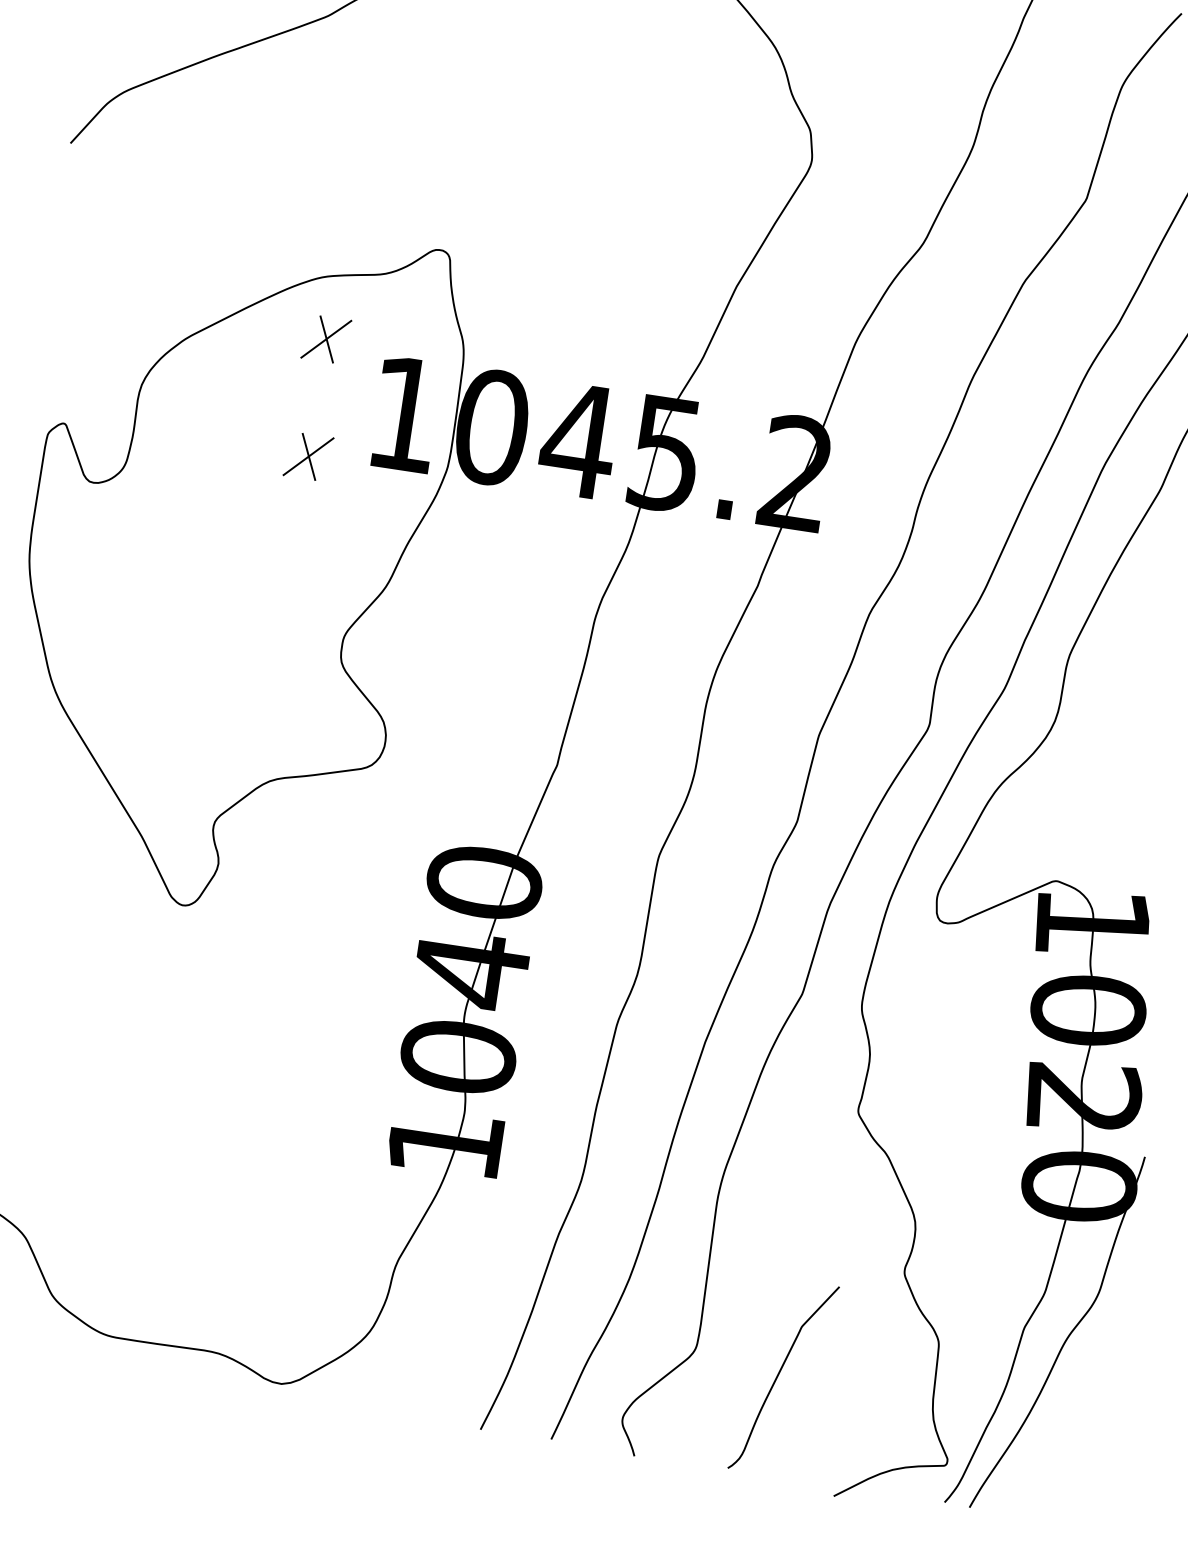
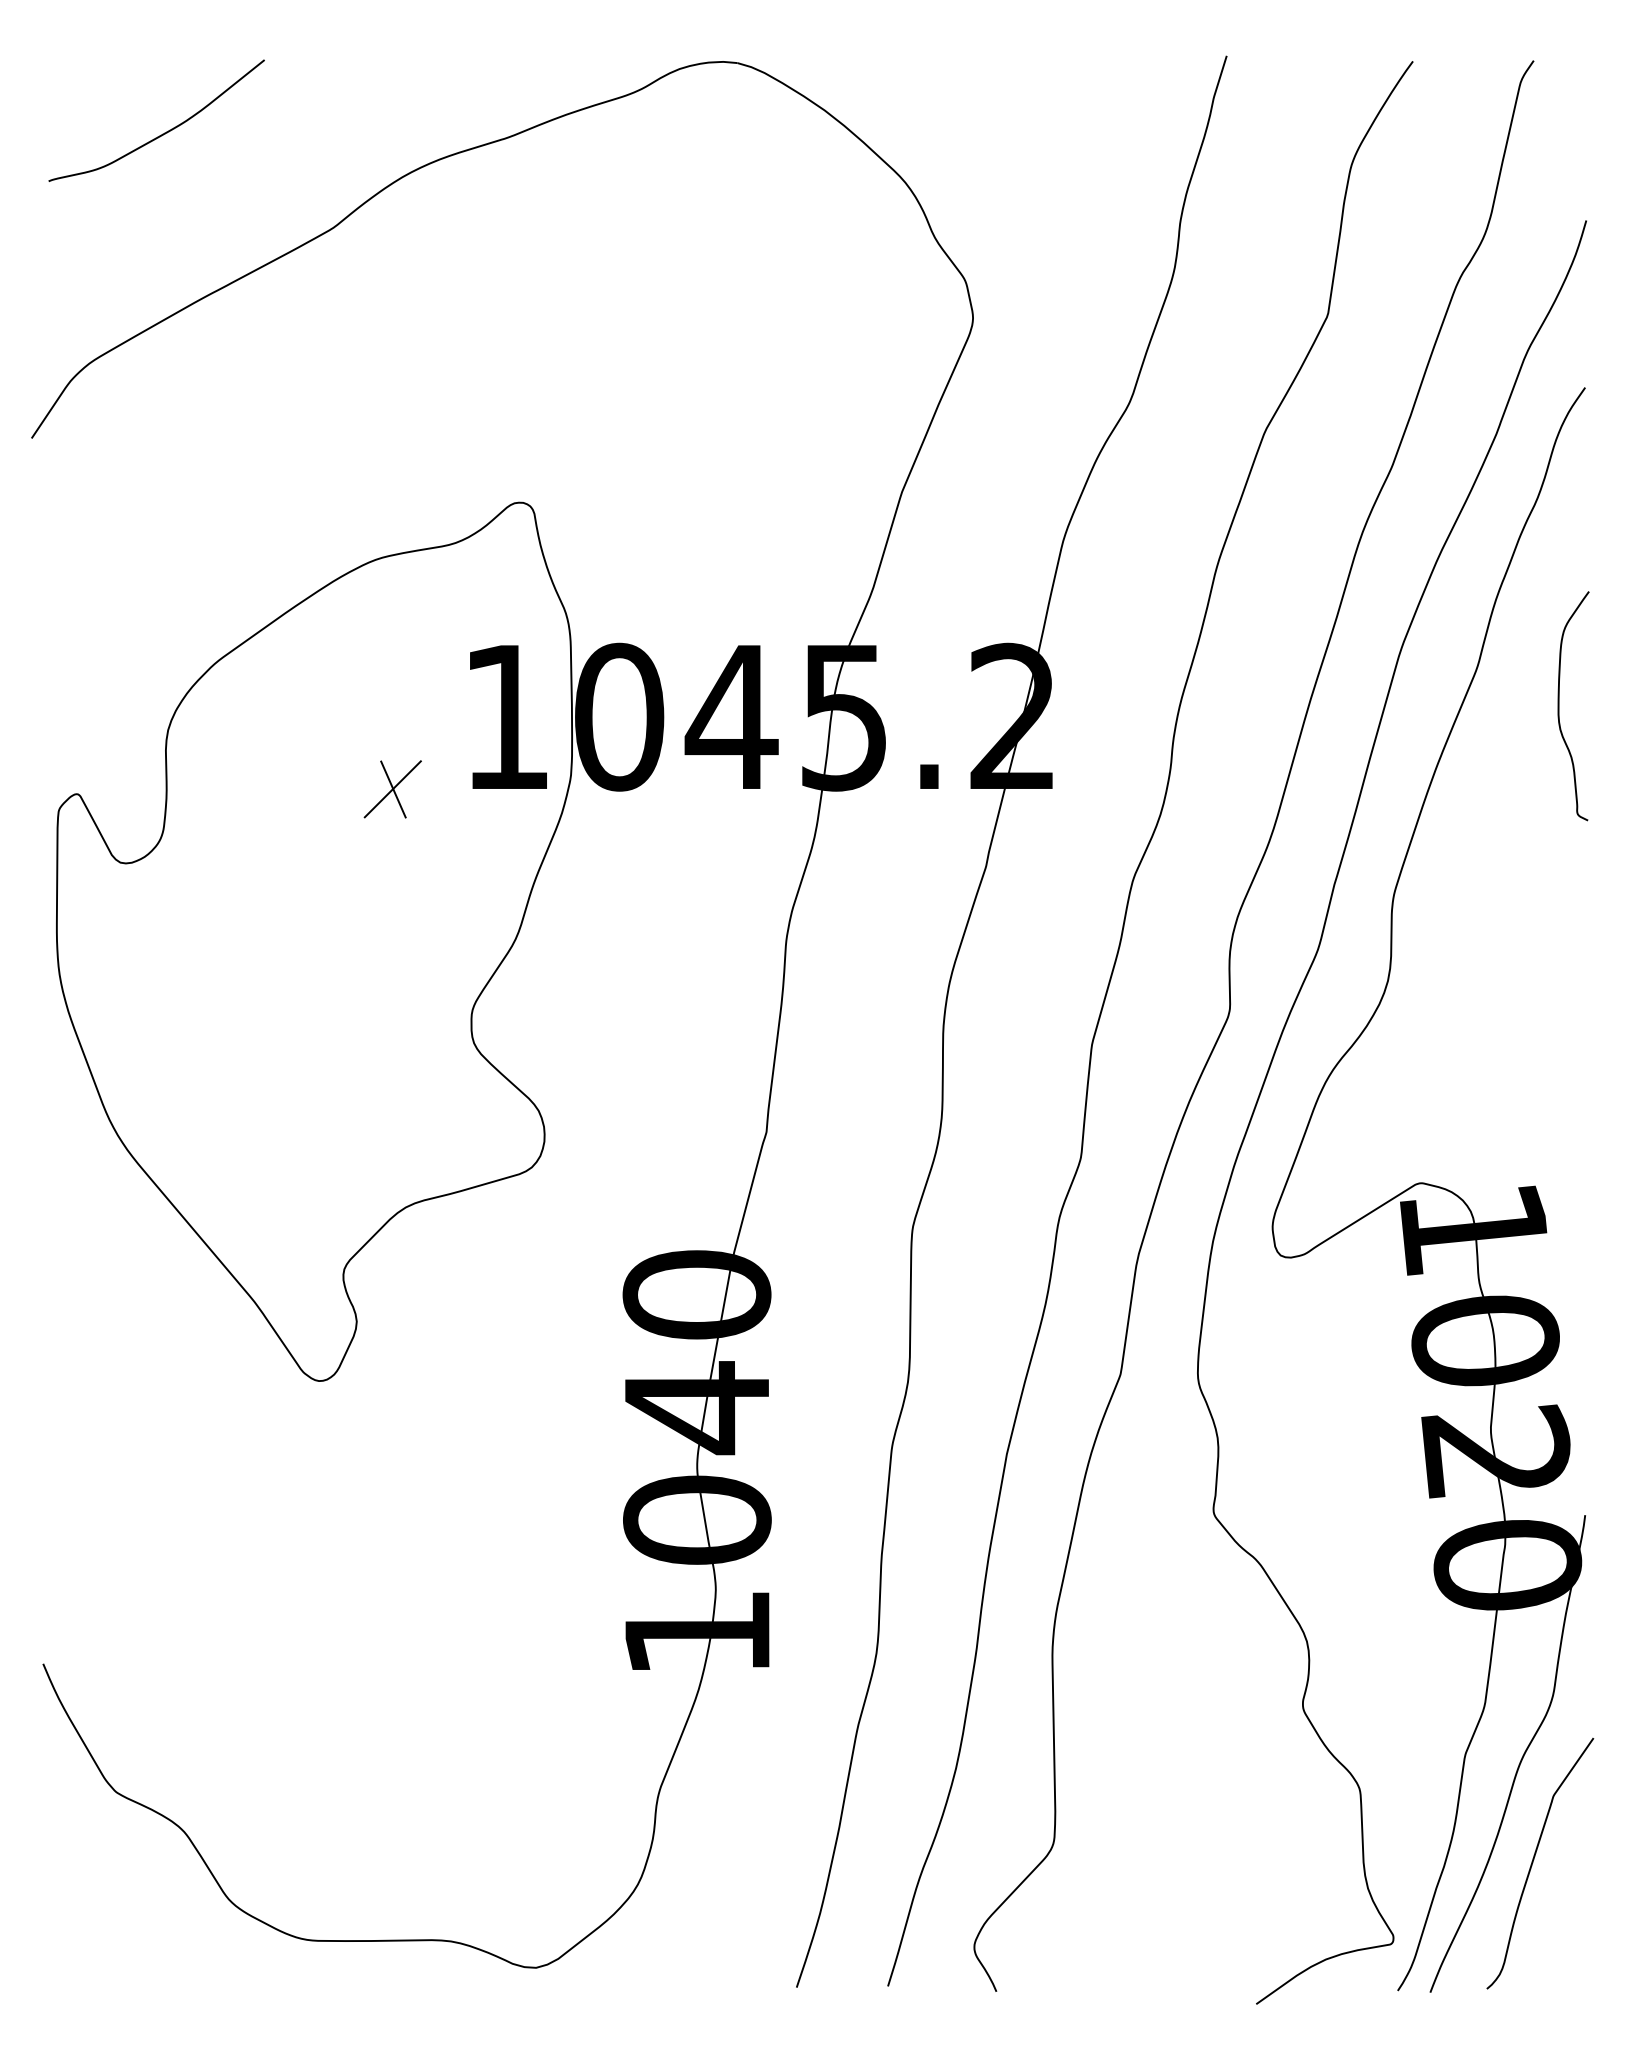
part: (326, 339) -> (392, 637), removed
curve: (778, 1375) -> (1533, 1862), moved

